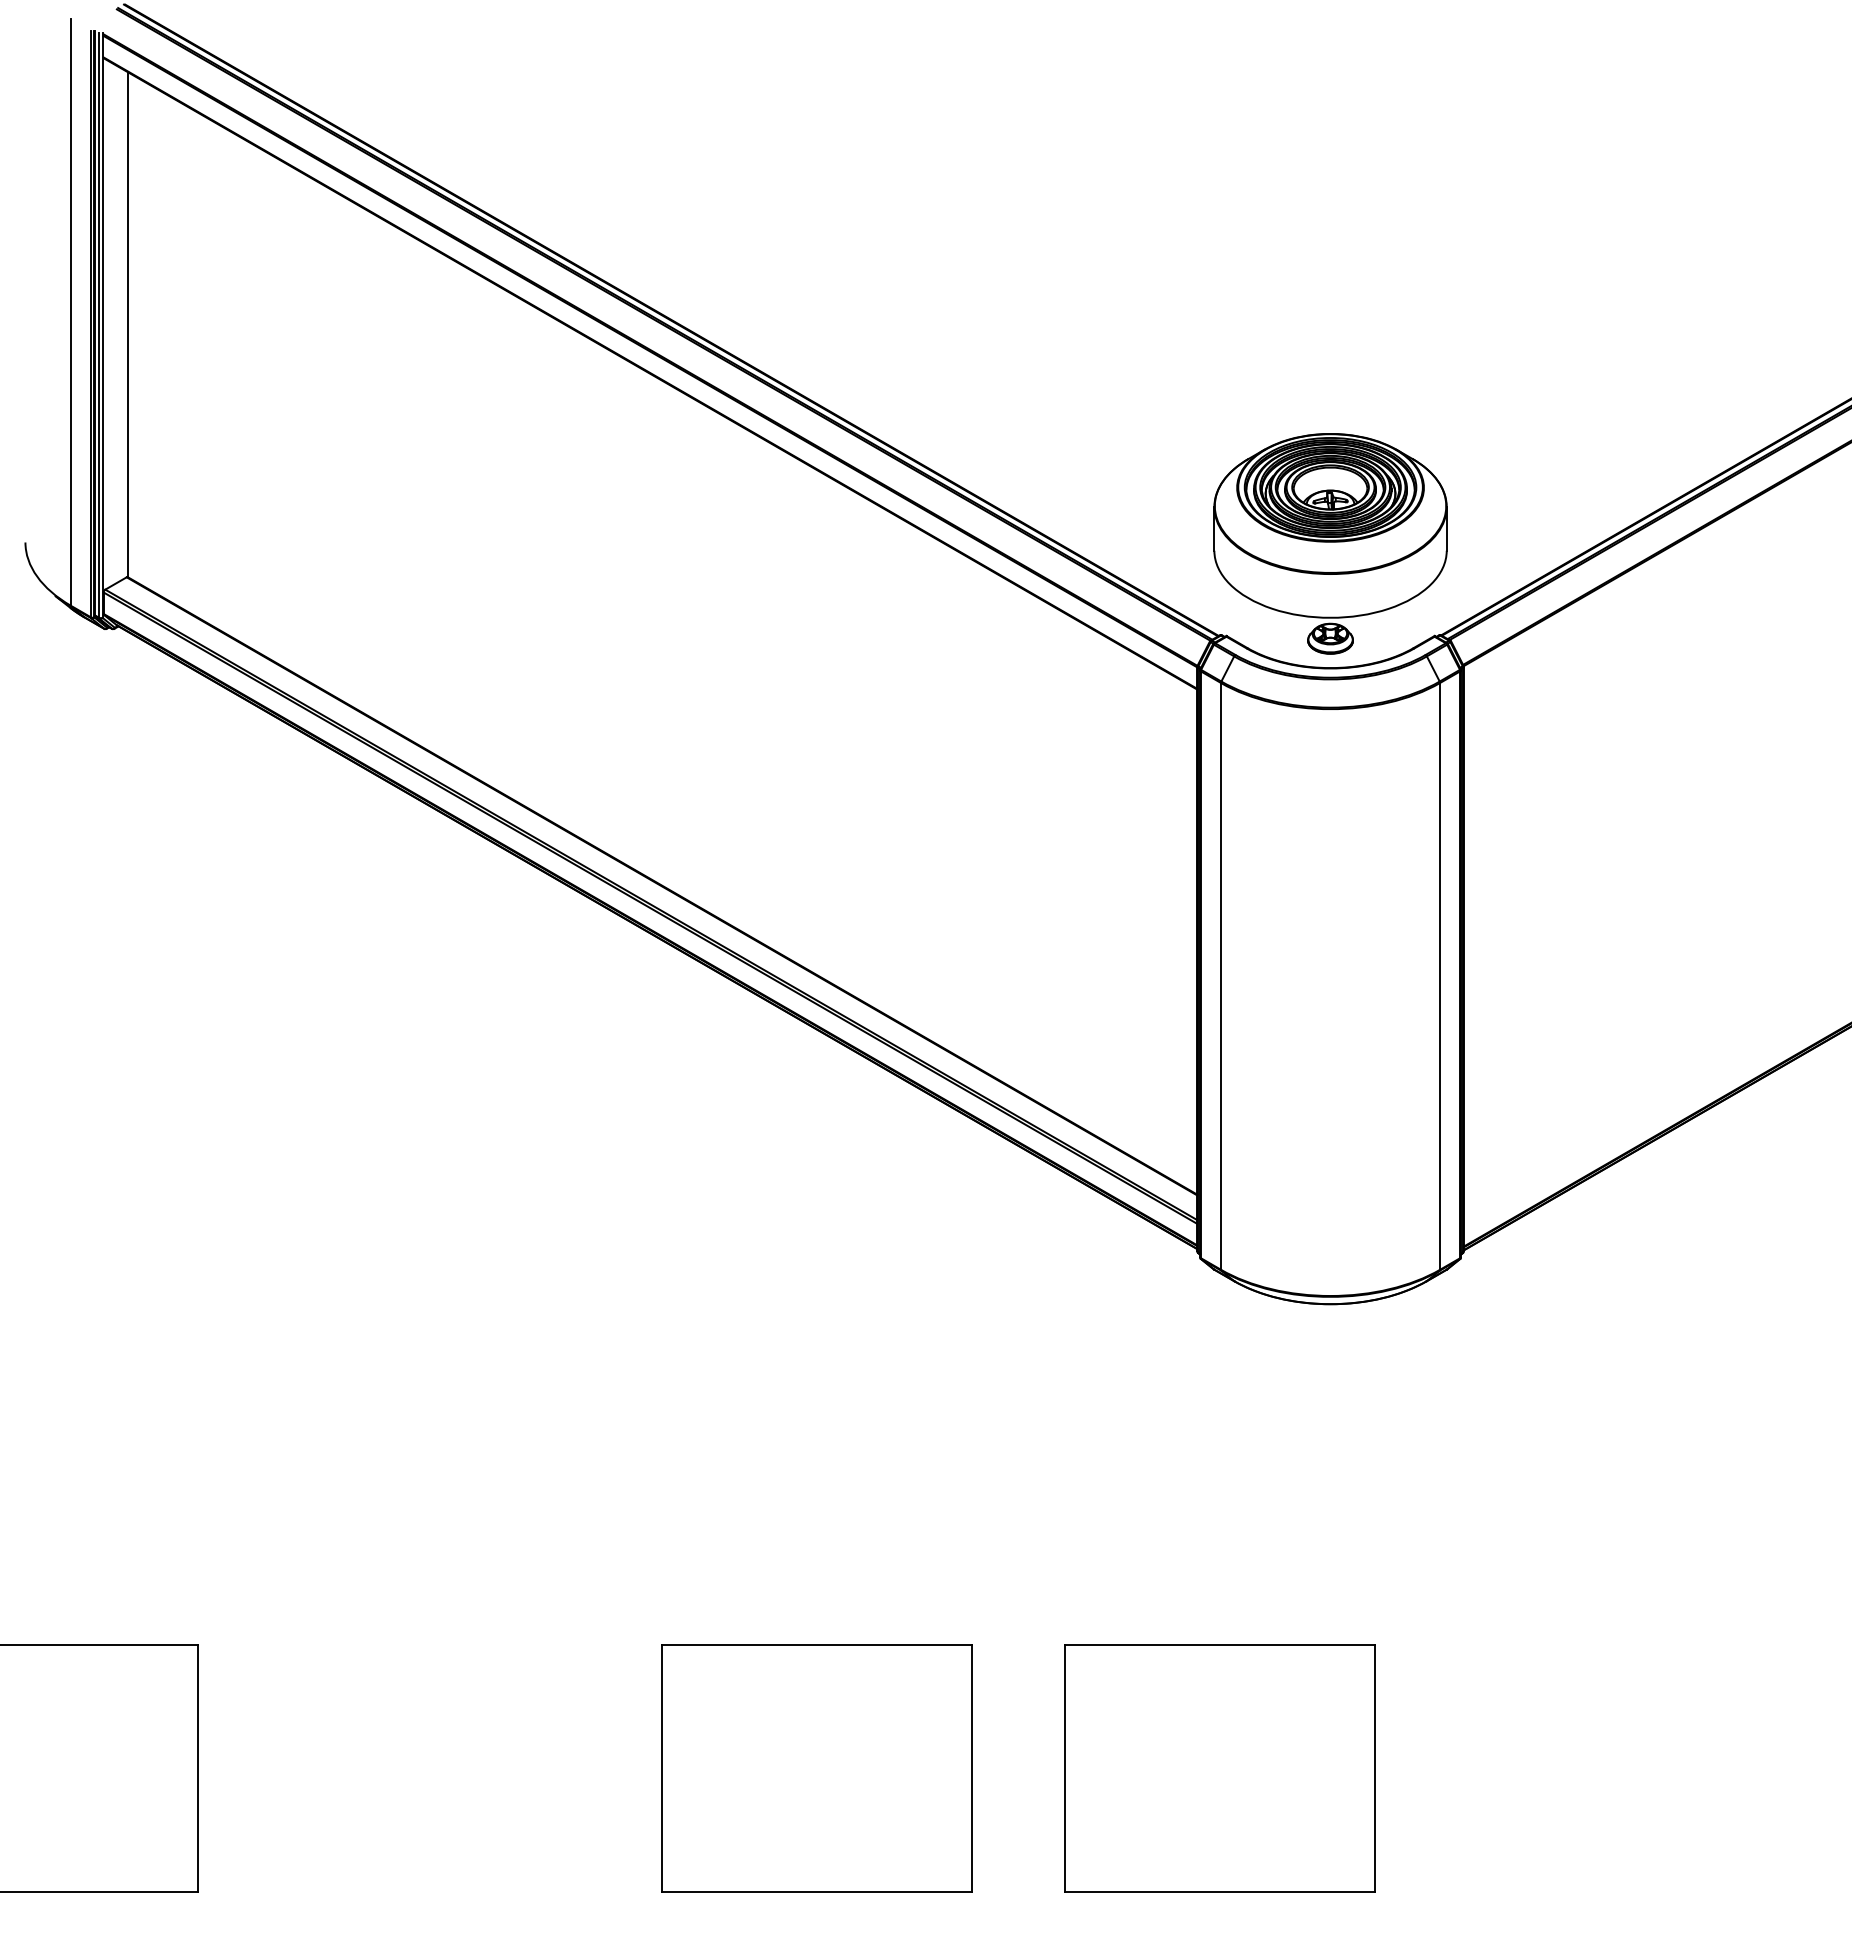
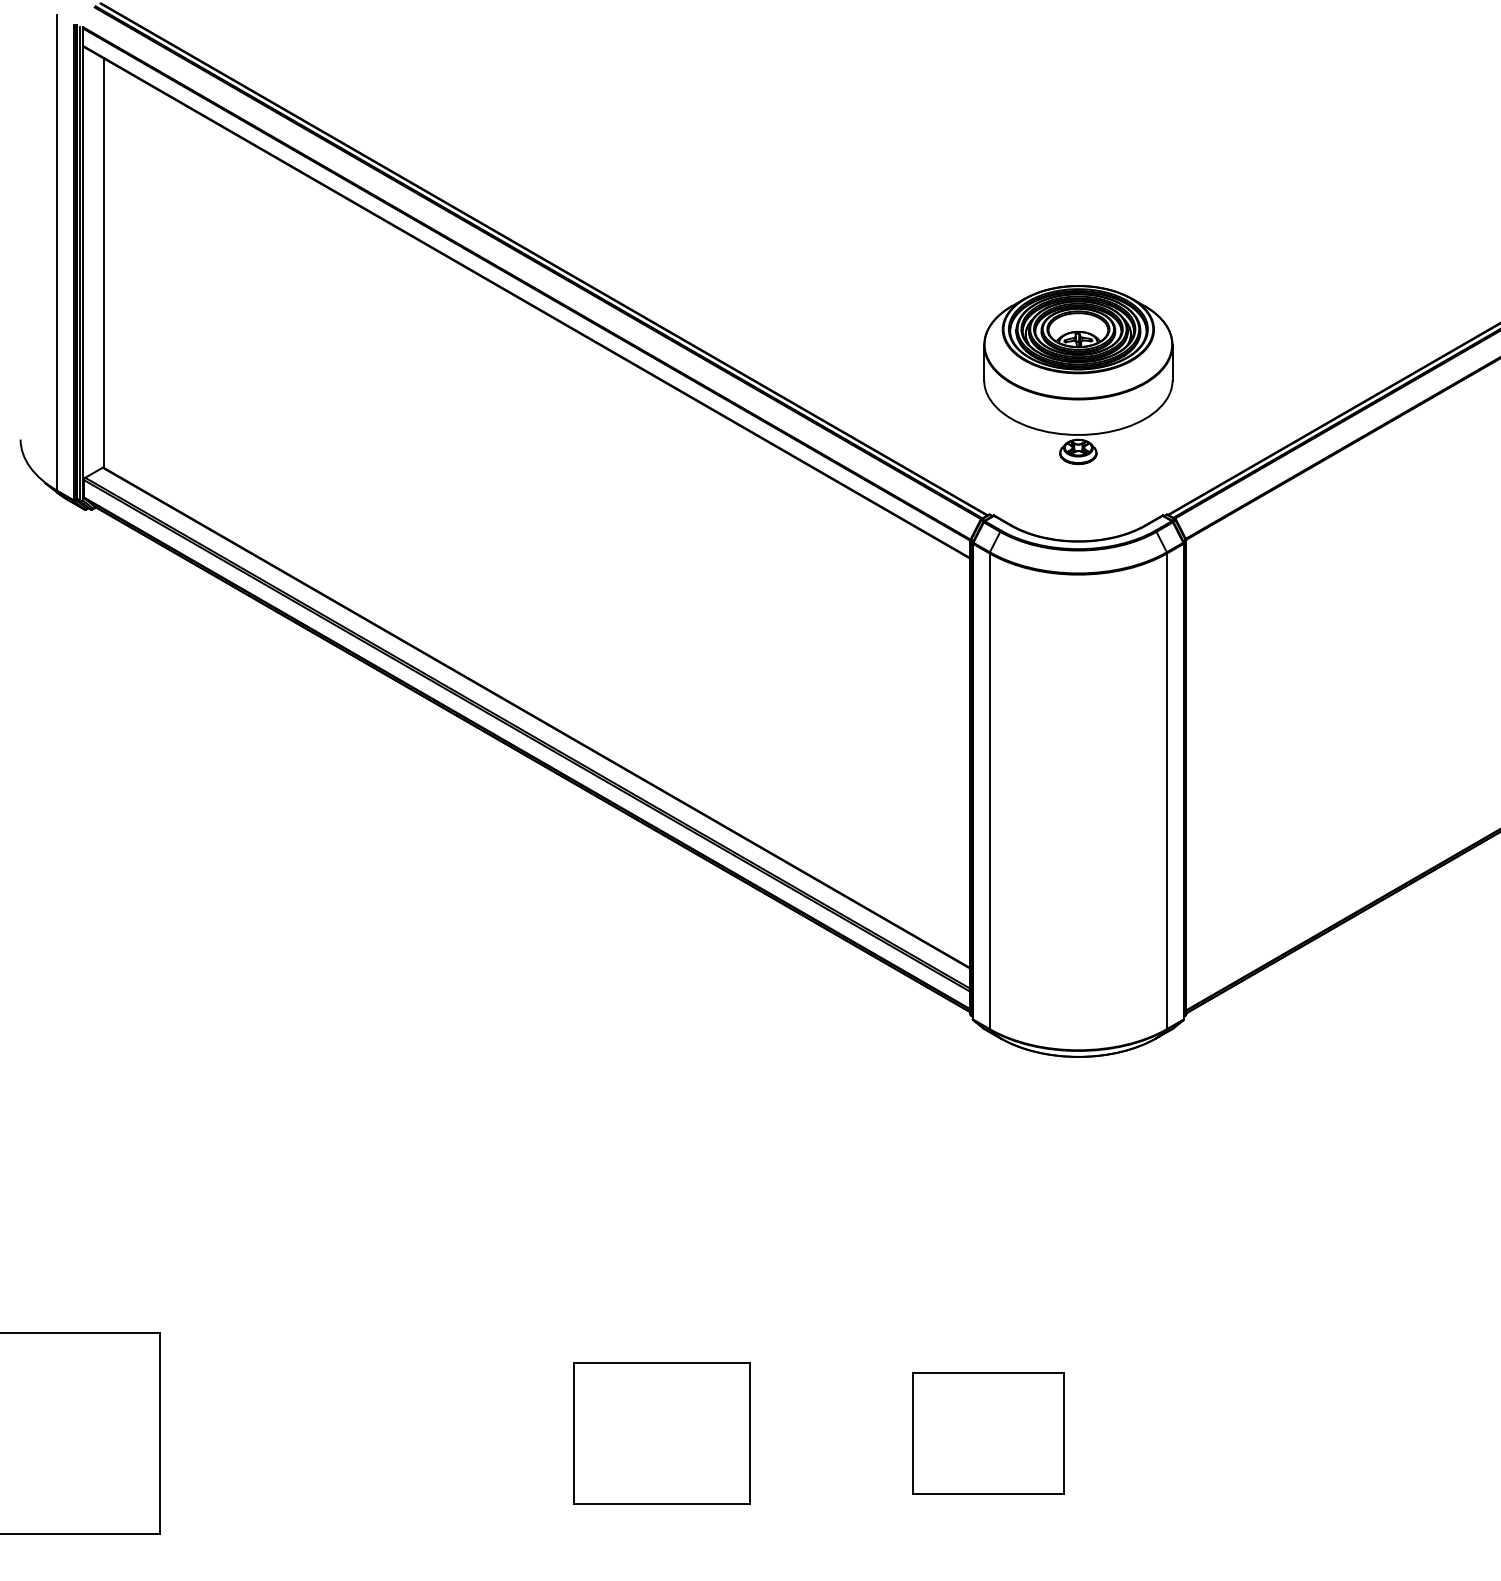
part: (1330, 543) -> (1078, 374), moved
part: (816, 1768) -> (661, 1433), size x0.7
part: (1219, 1768) -> (988, 1433), size x0.6

